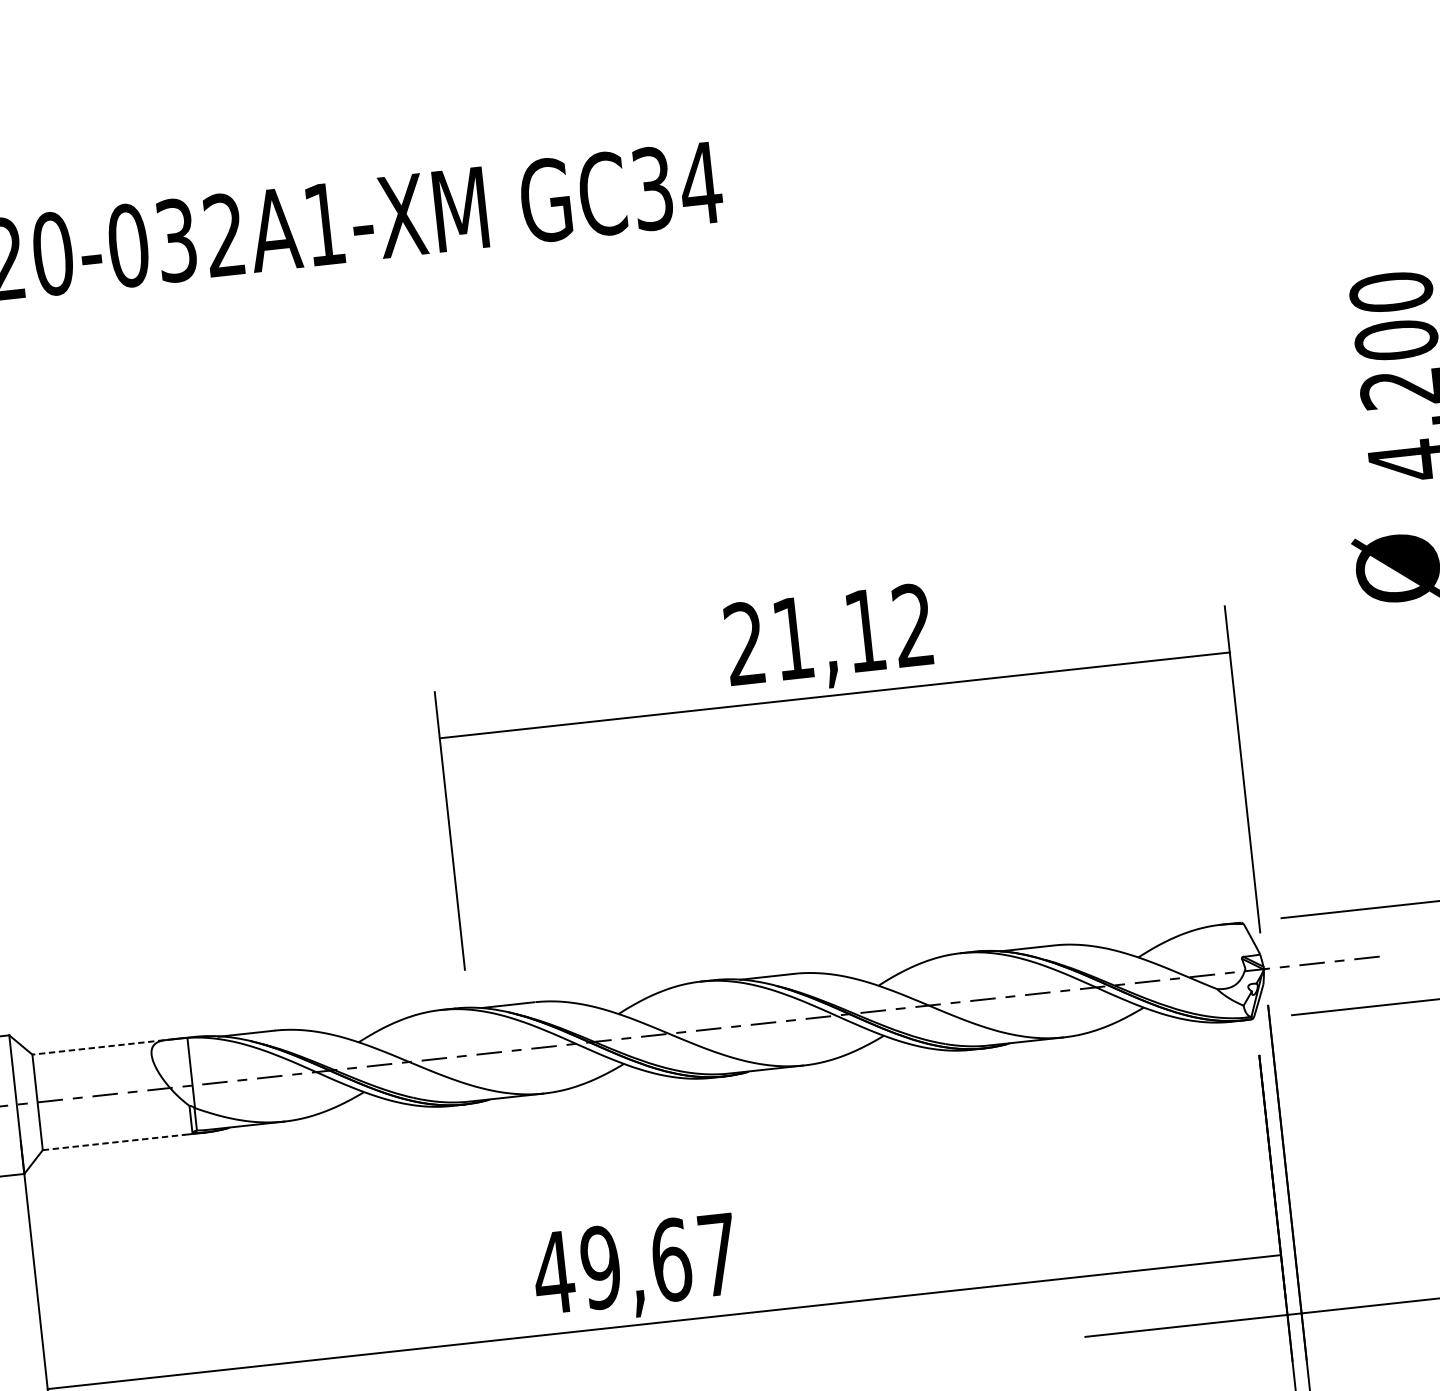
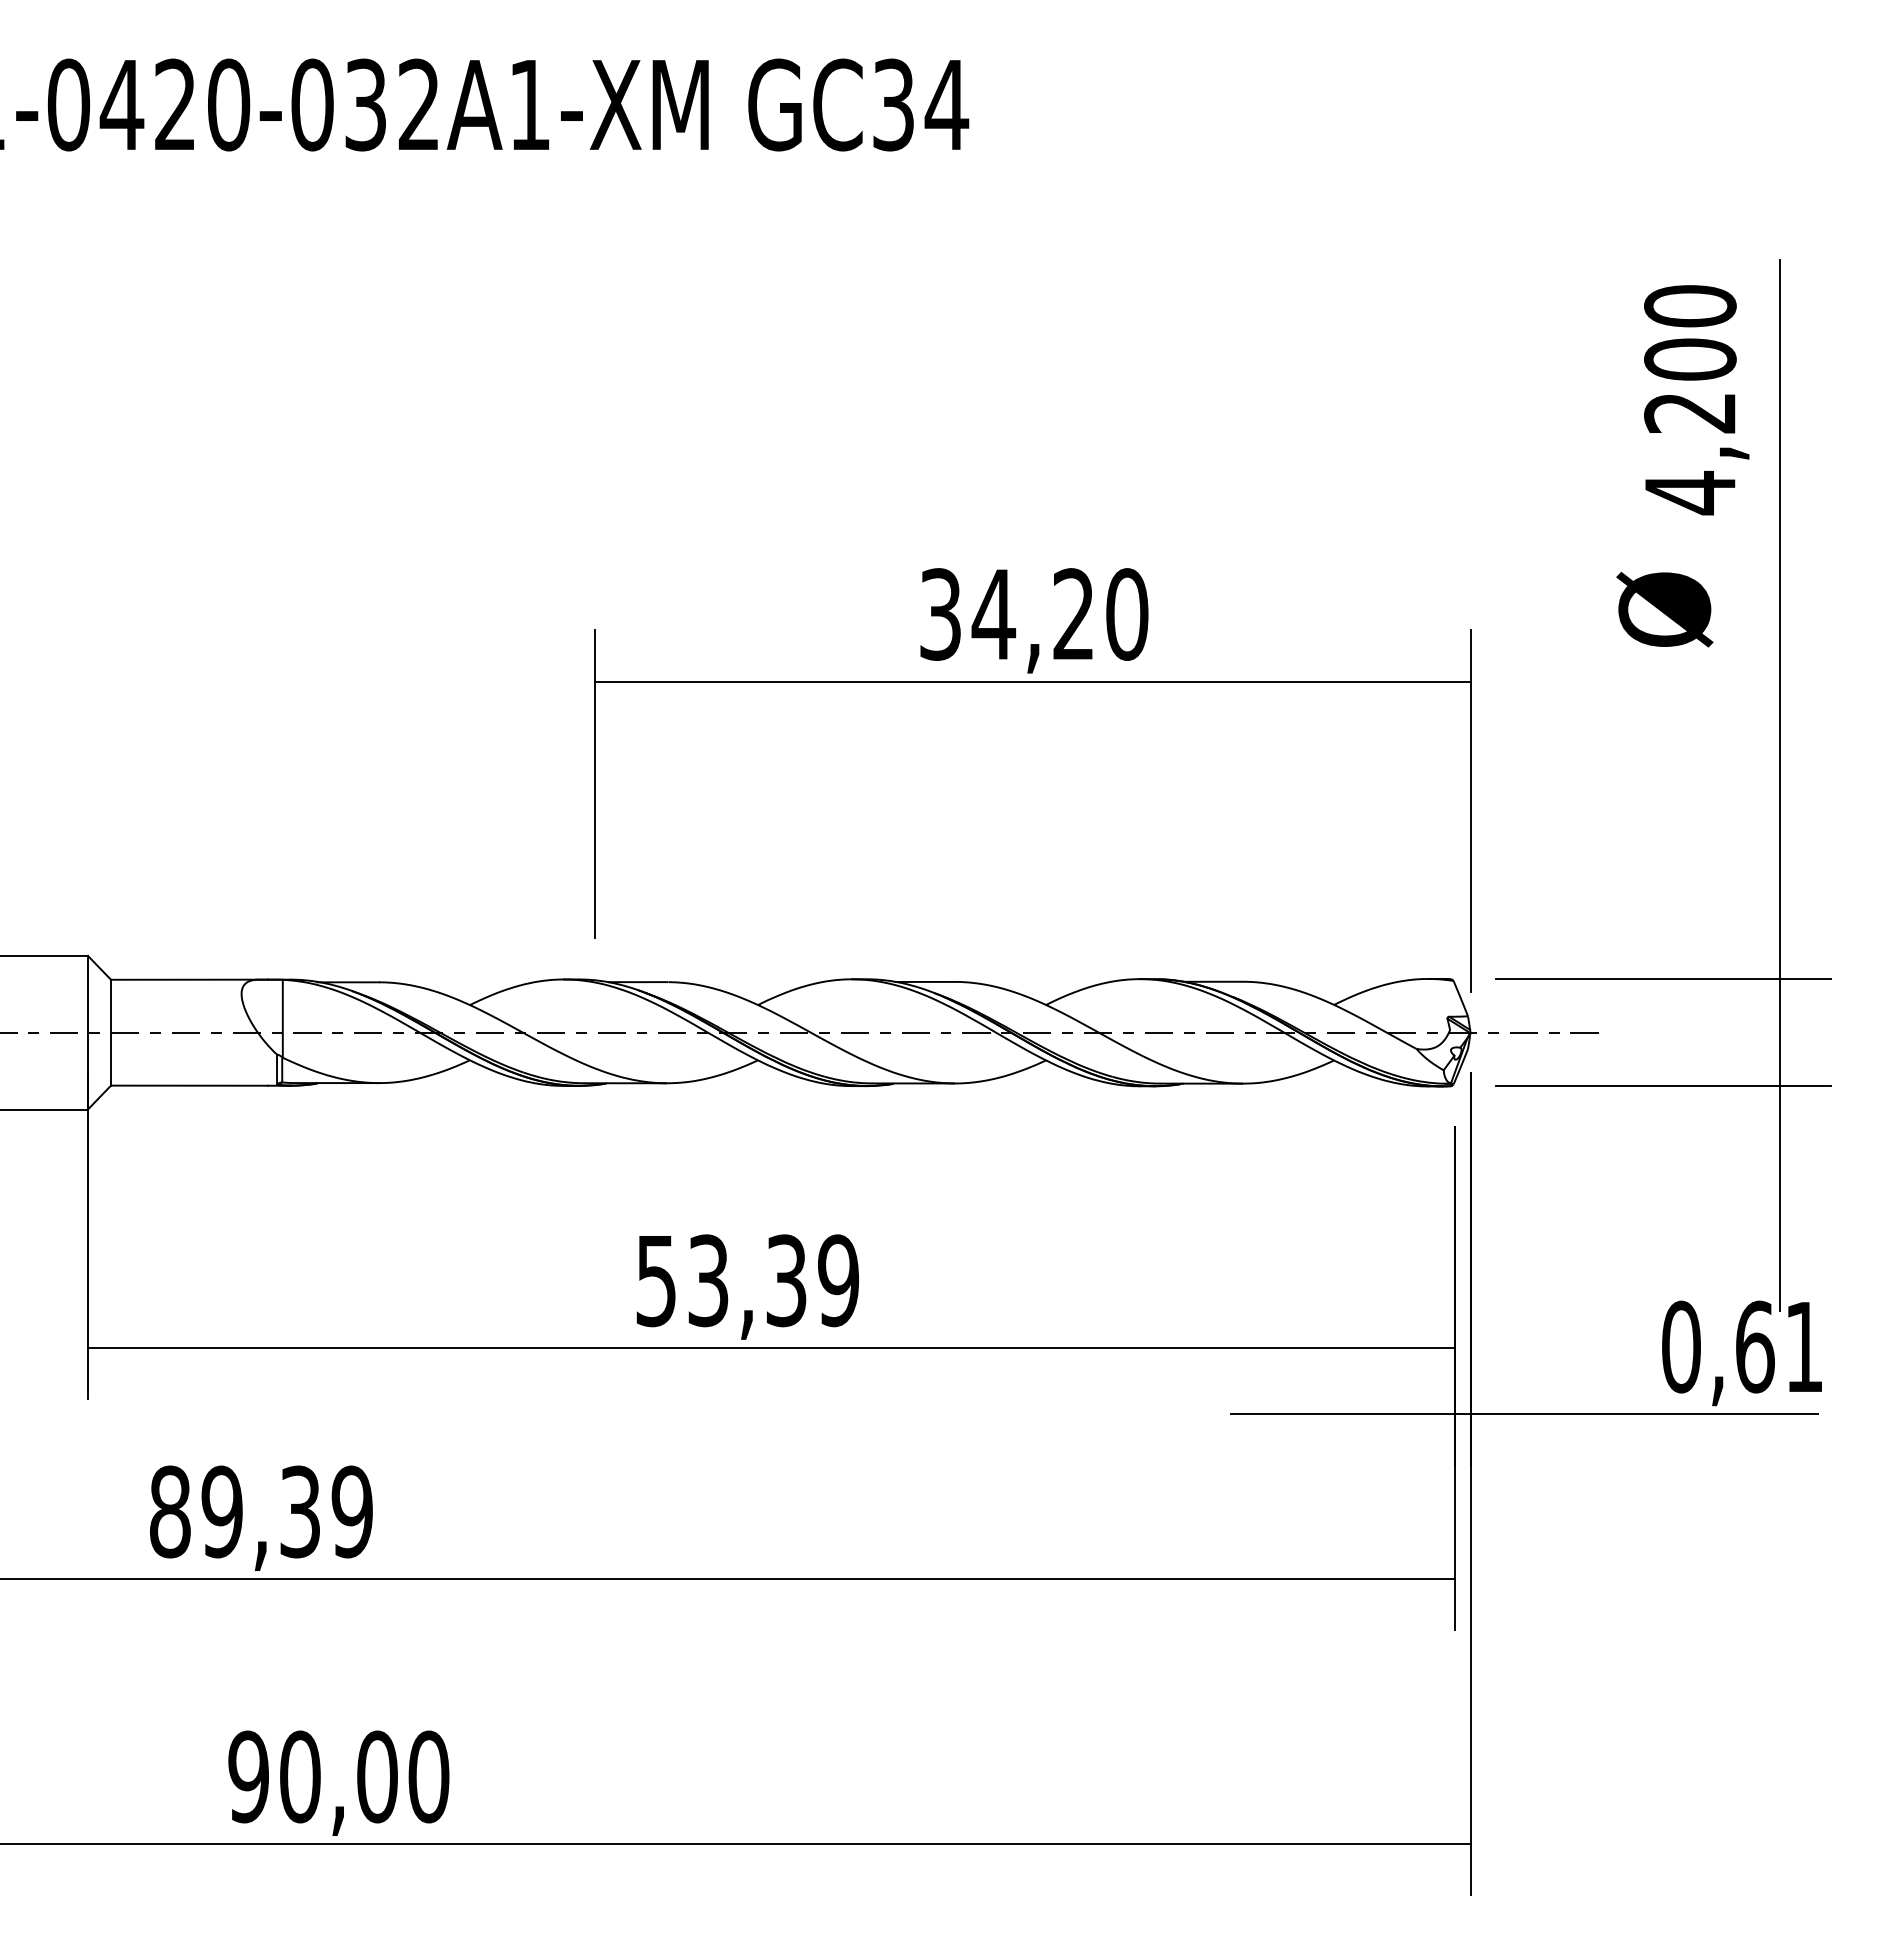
text: (829, 634) -> (1034, 614), 21,12 -> 34,20
line: (103, 1046) -> (189, 979), dashed -> solid
line: (113, 1142) -> (189, 1085), dashed -> solid
text: (635, 1263) -> (746, 1280), 49,67 -> 53,39

